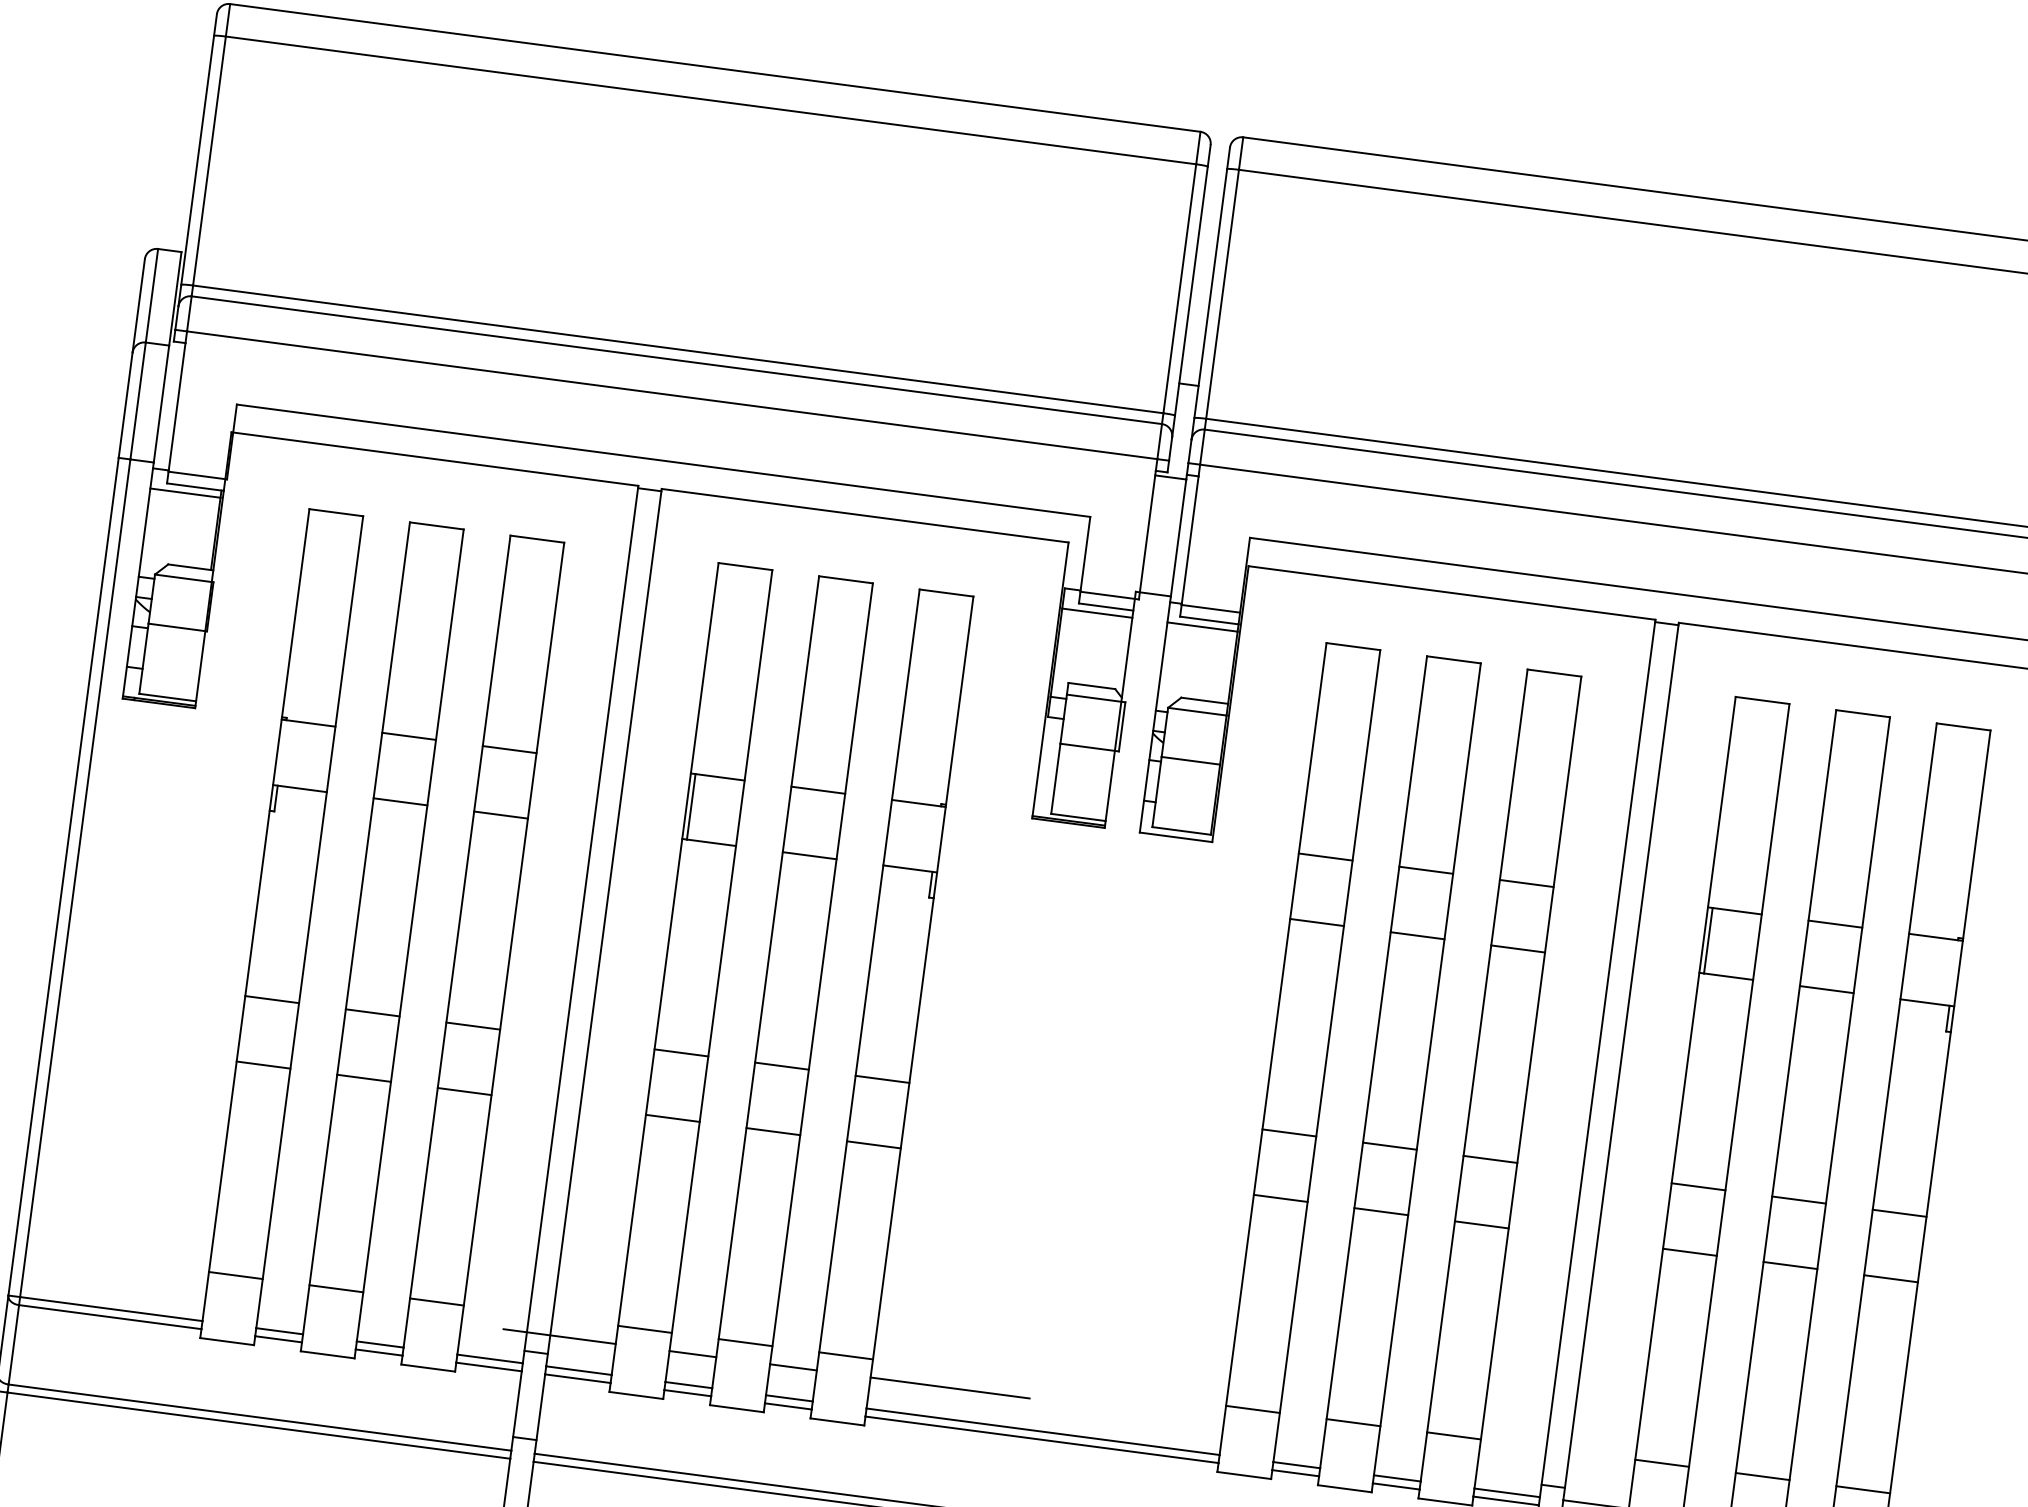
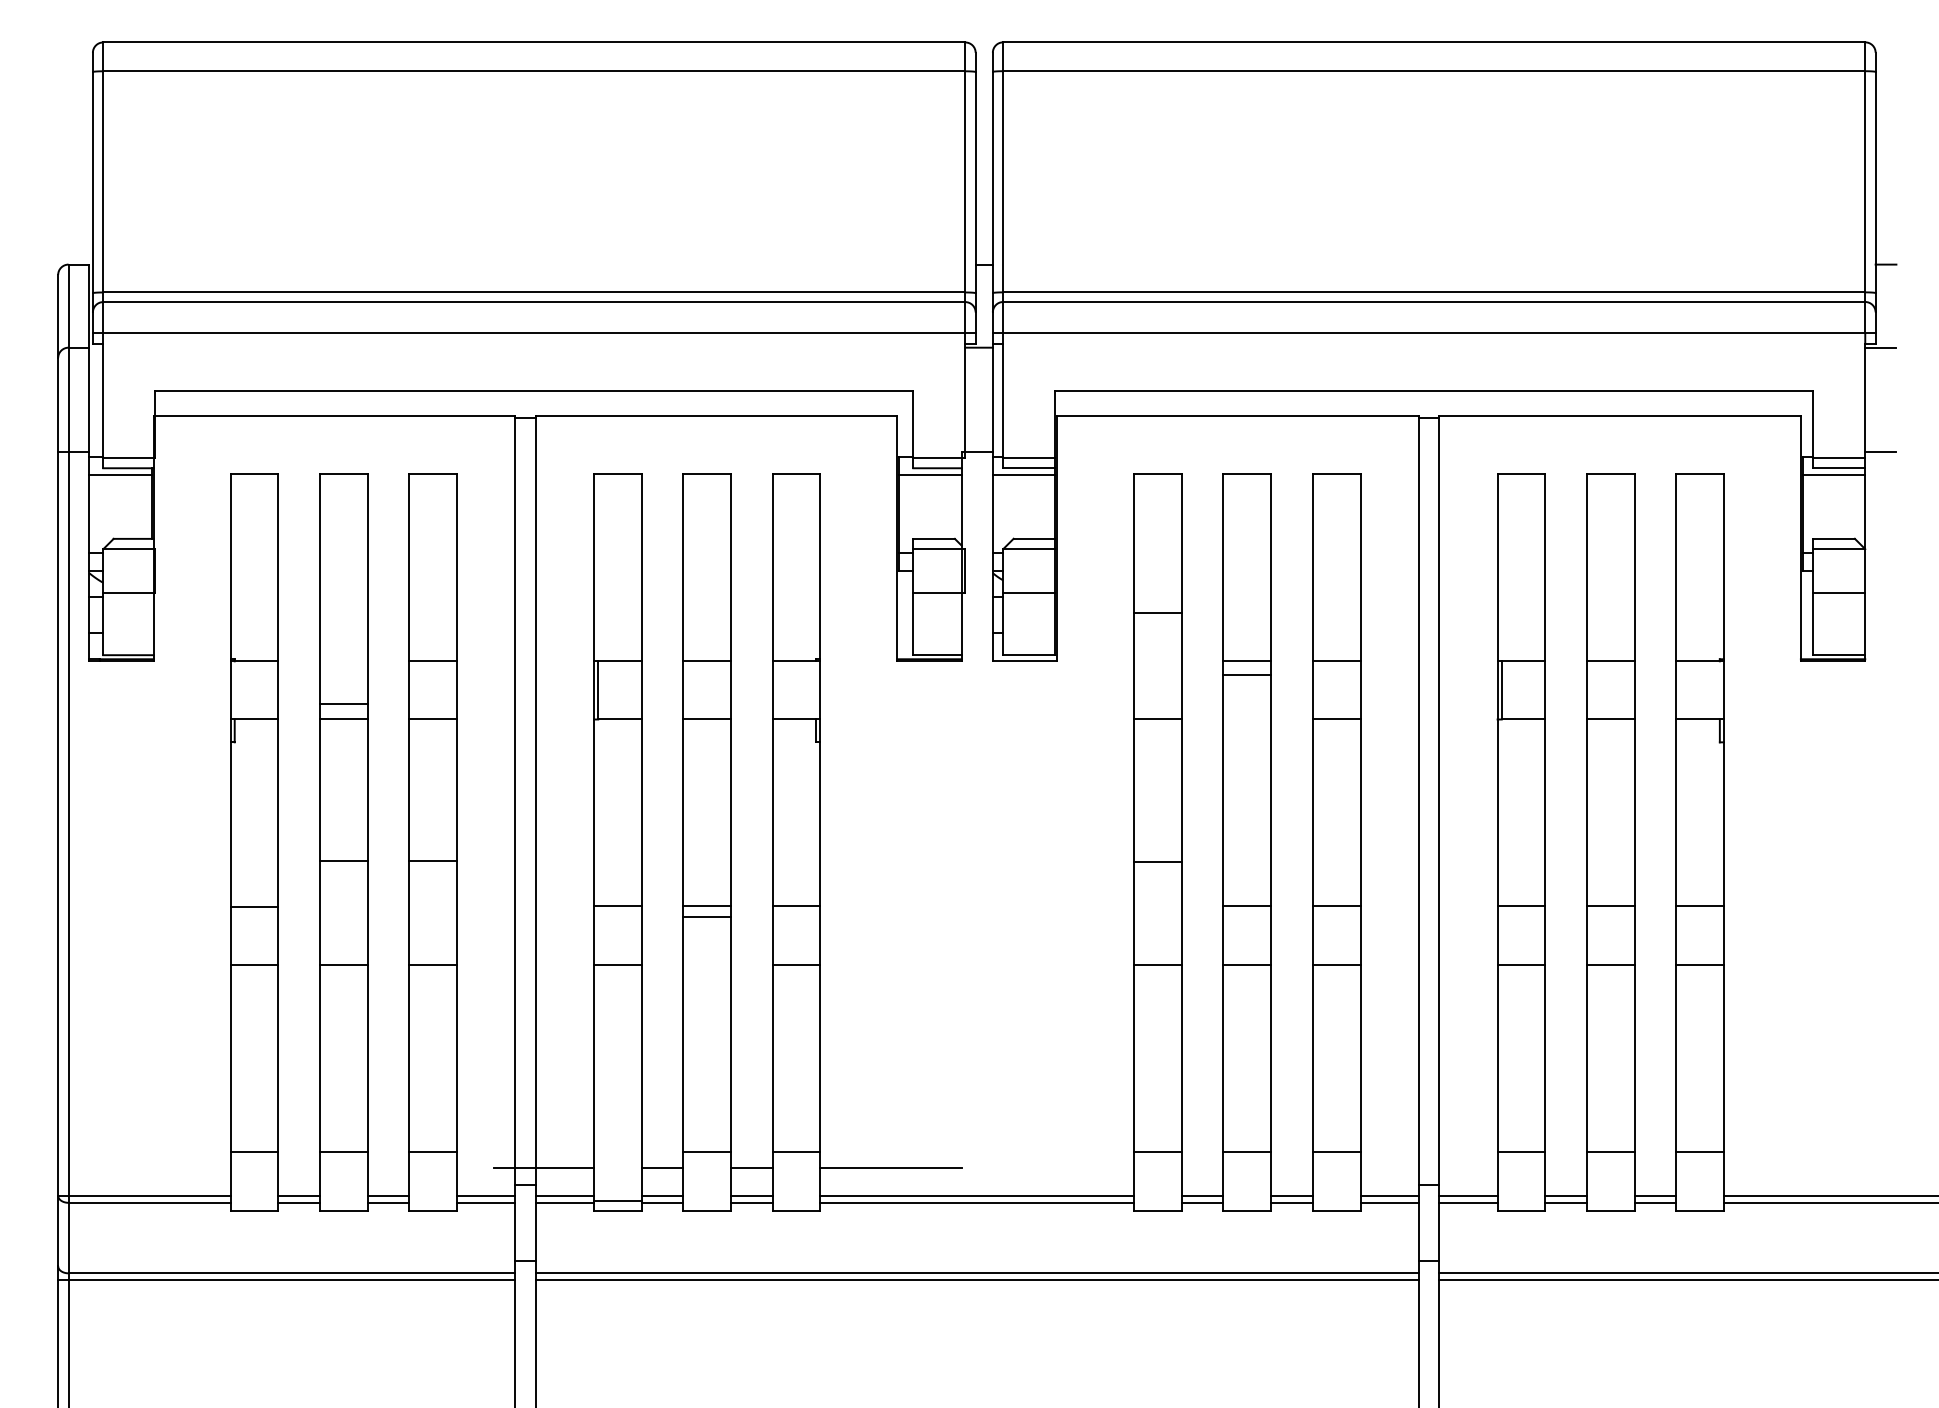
line: (408, 736) -> (343, 704), moved
line: (1325, 857) -> (1157, 613), moved
line: (1417, 935) -> (1247, 675), moved
line: (372, 1012) -> (343, 860), moved
line: (472, 1025) -> (432, 860), moved
line: (773, 1131) -> (707, 916), moved
line: (1288, 1132) -> (1157, 862), moved
line: (644, 1329) -> (617, 1201), moved

